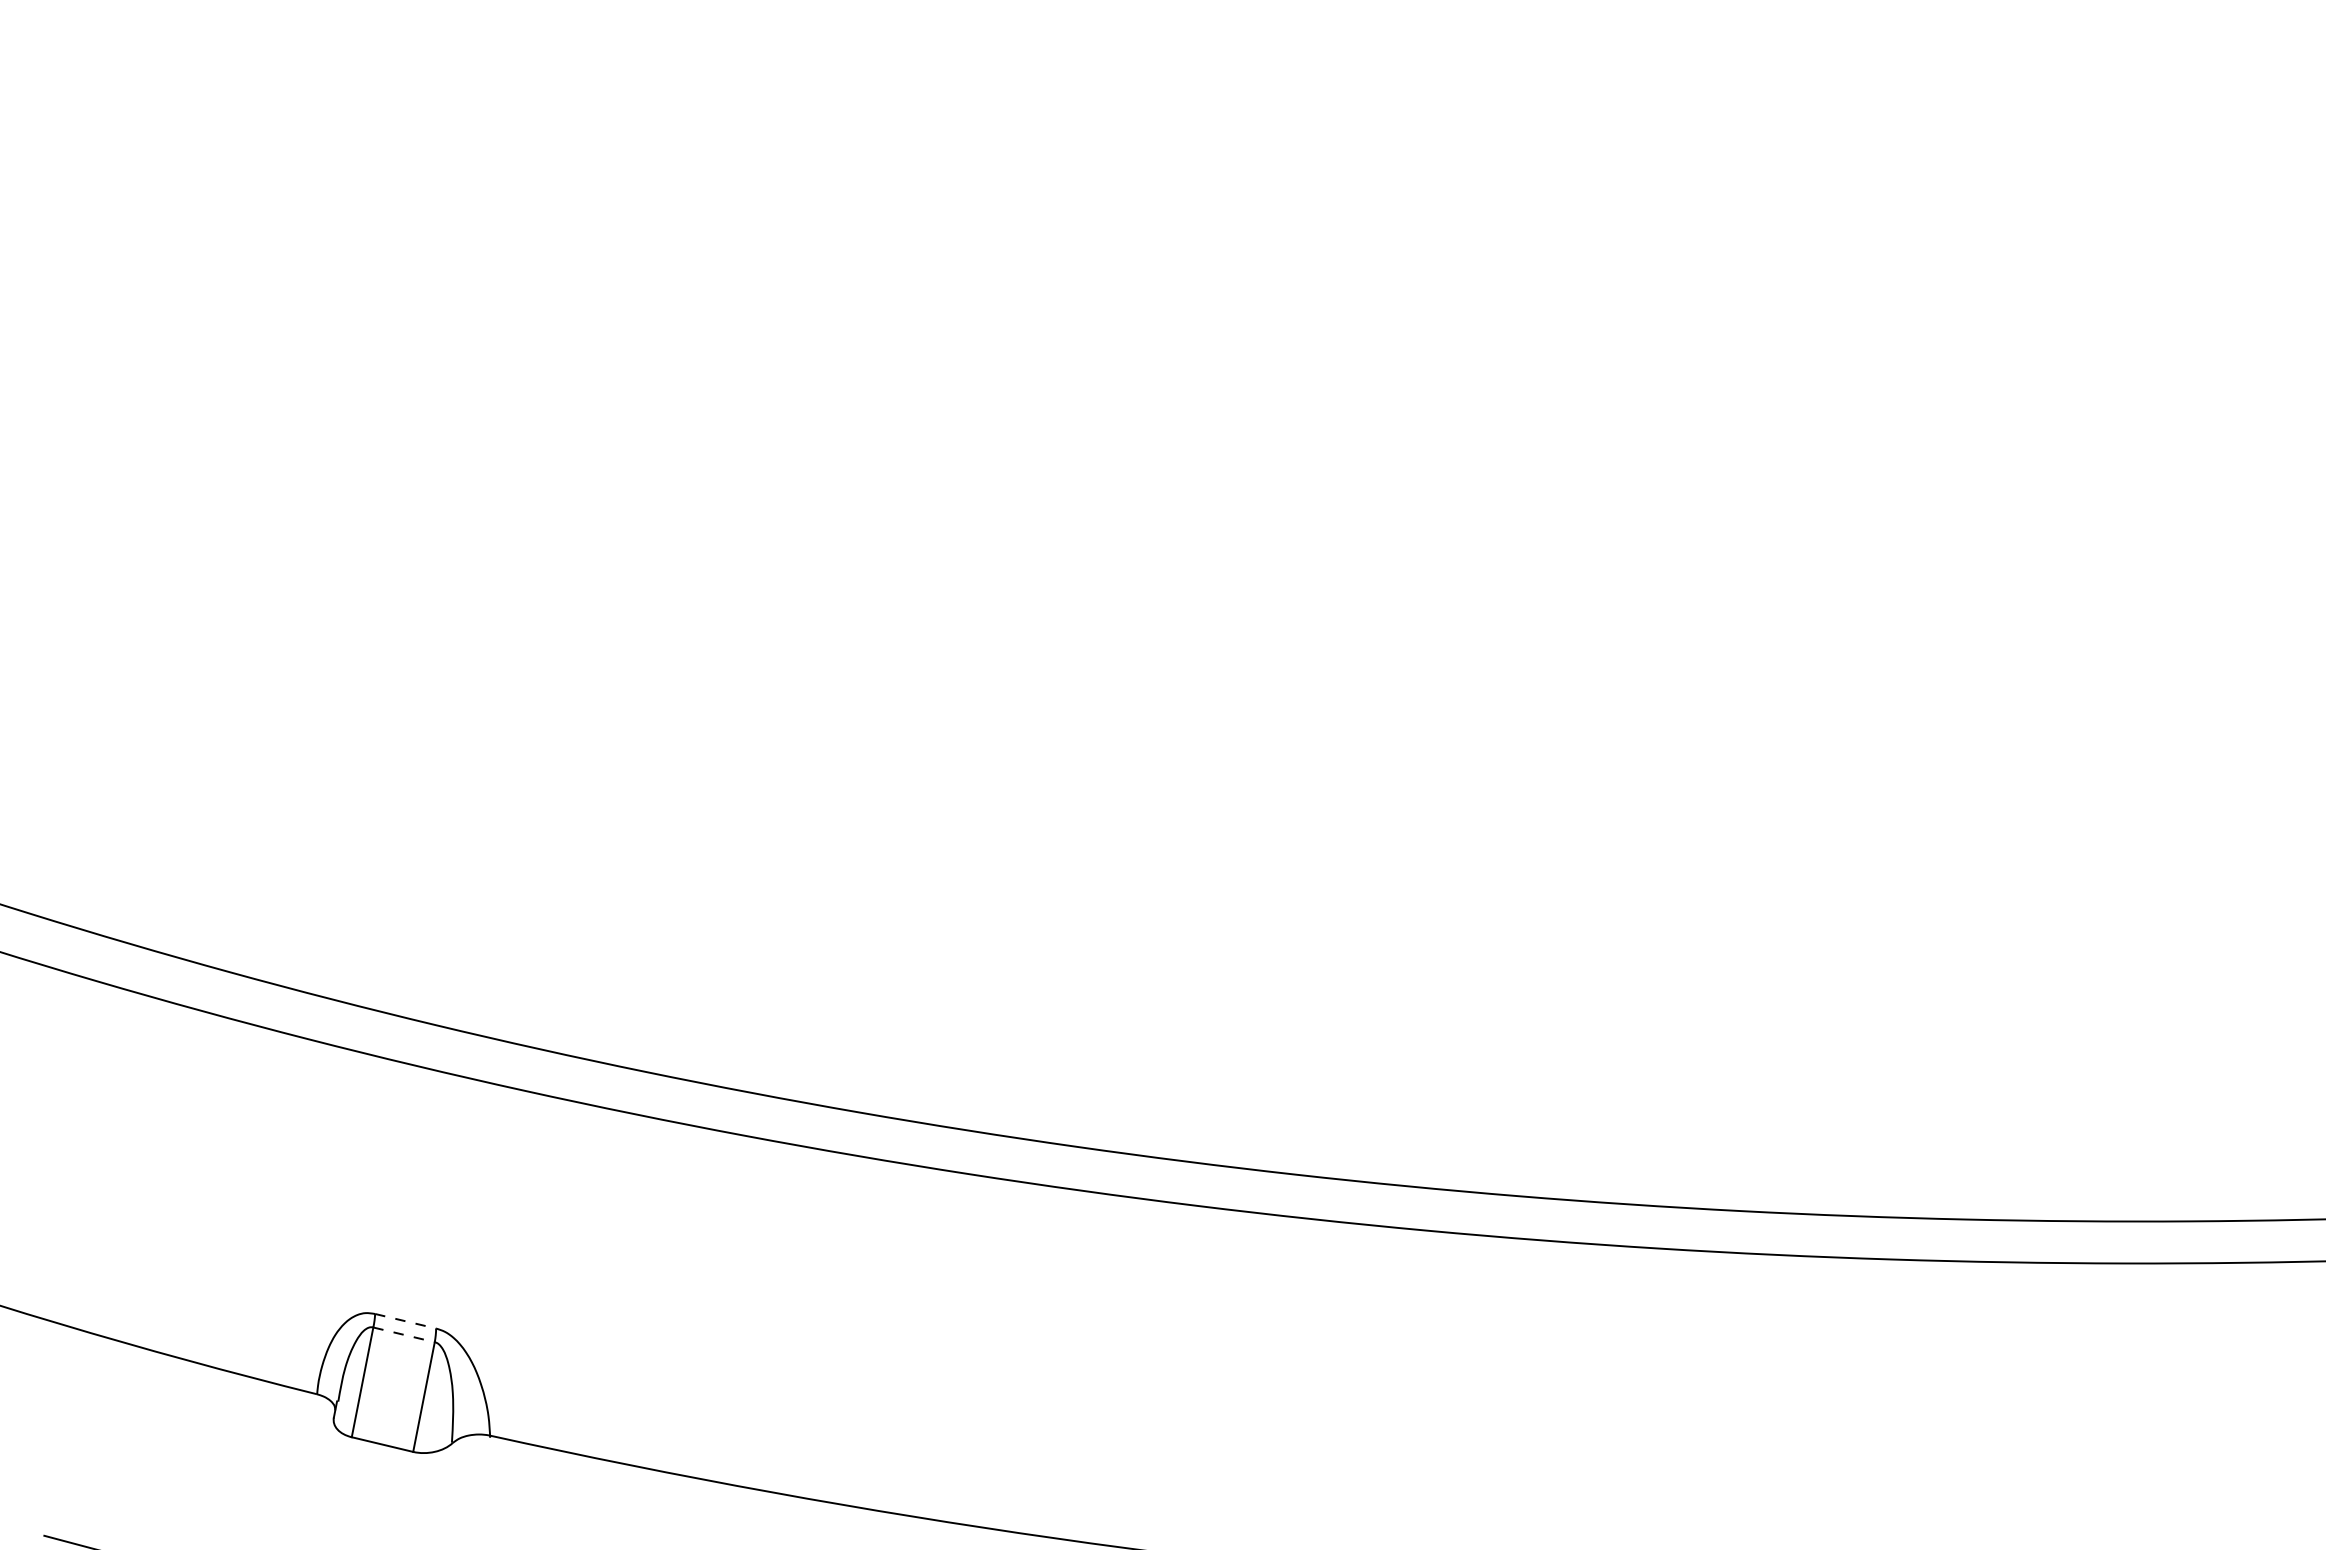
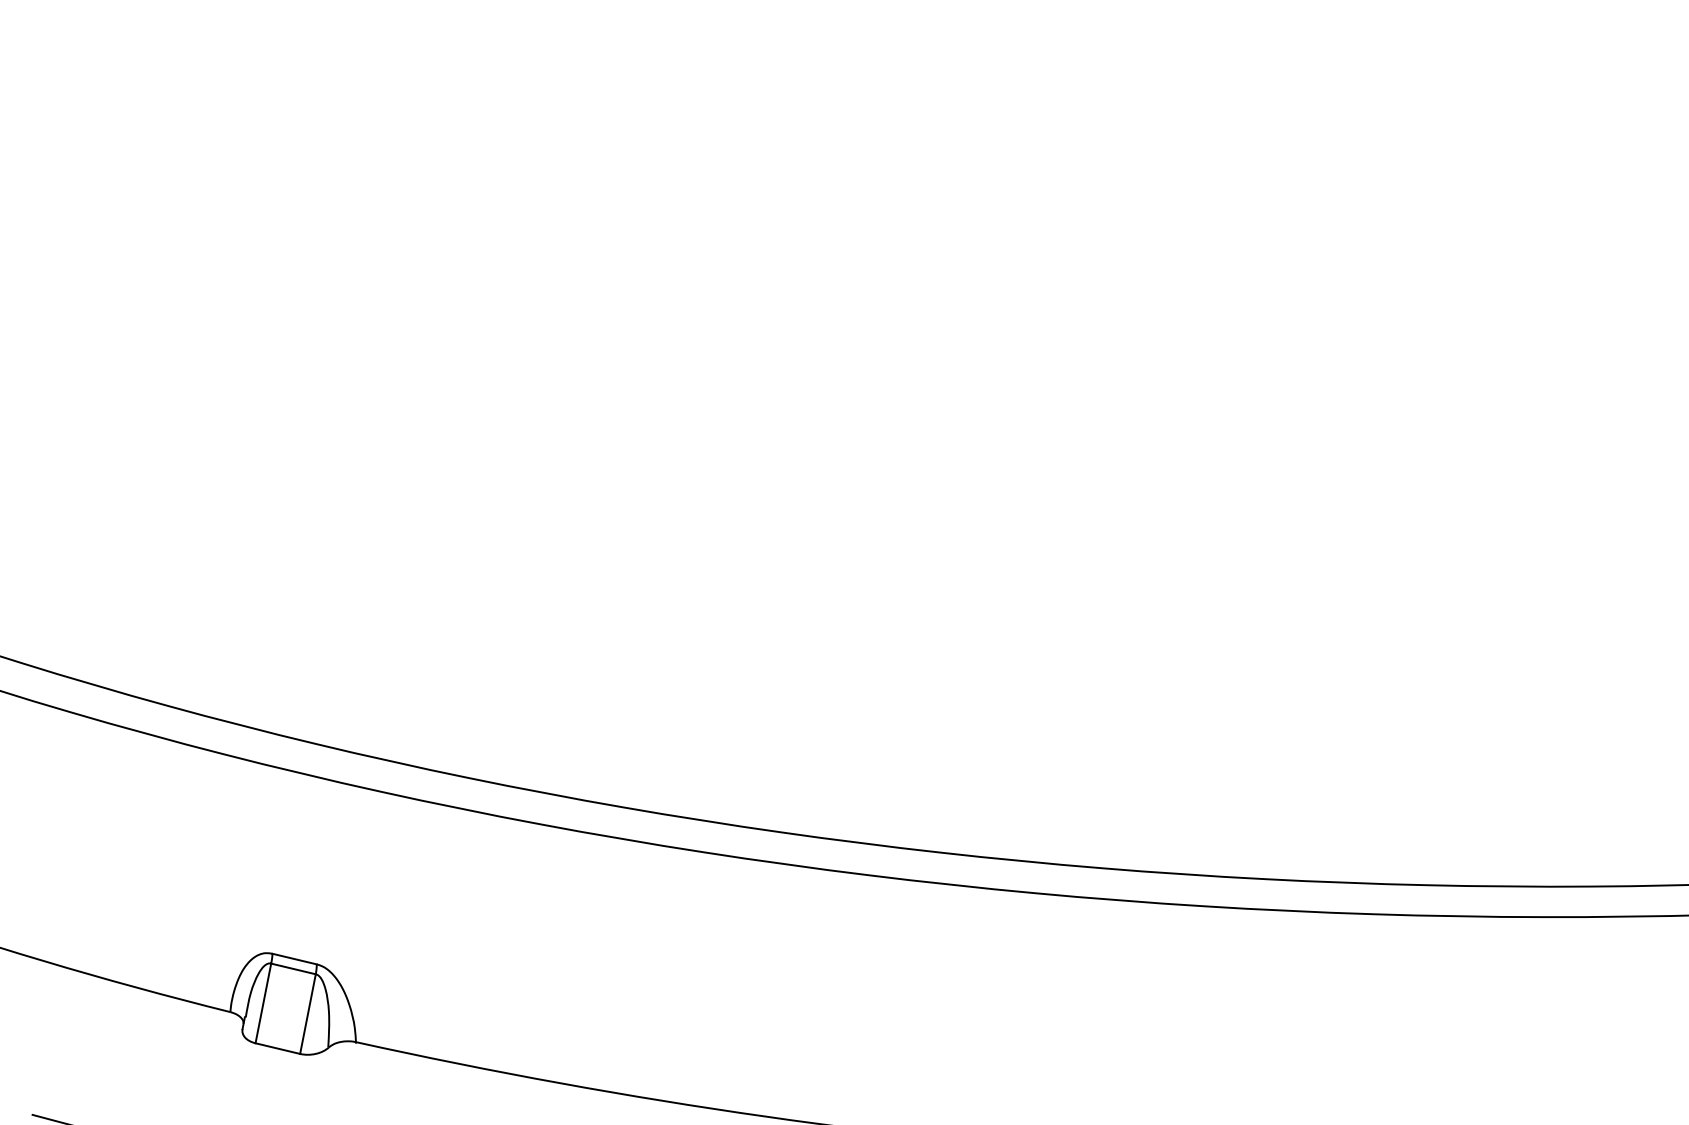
line: (406, 1321) -> (295, 959), dashed -> solid
line: (404, 1334) -> (293, 968), dashed -> solid

